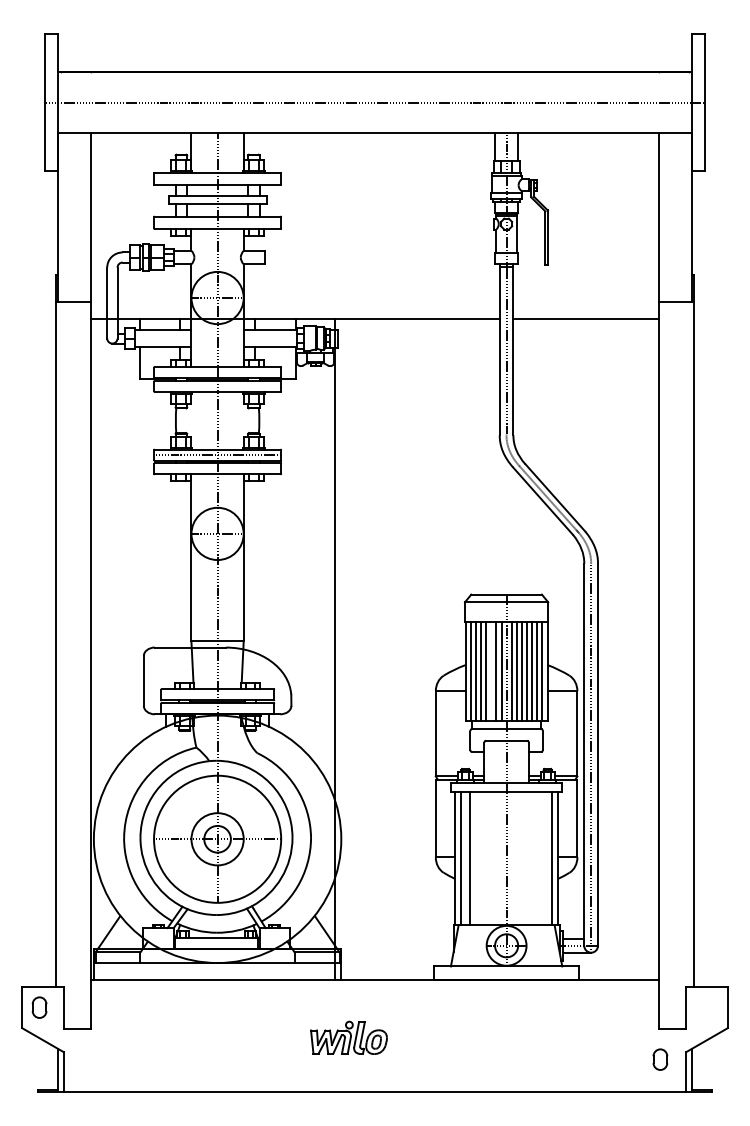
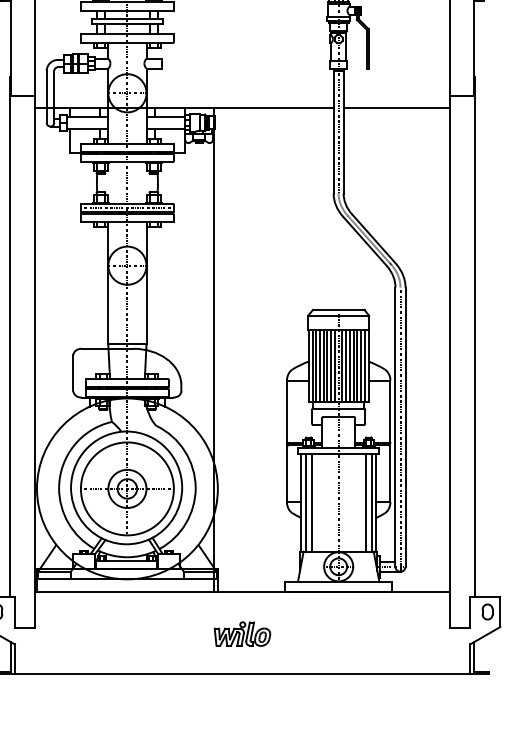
line: (491, 670) -> (327, 365), added
line: (543, 858) -> (365, 502), added
part: (348, 1037) -> (242, 633), moved
part: (660, 1059) -> (487, 611), moved

